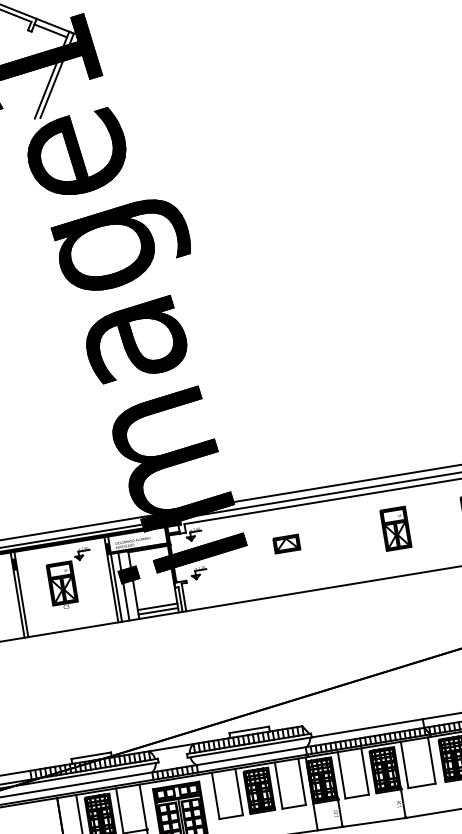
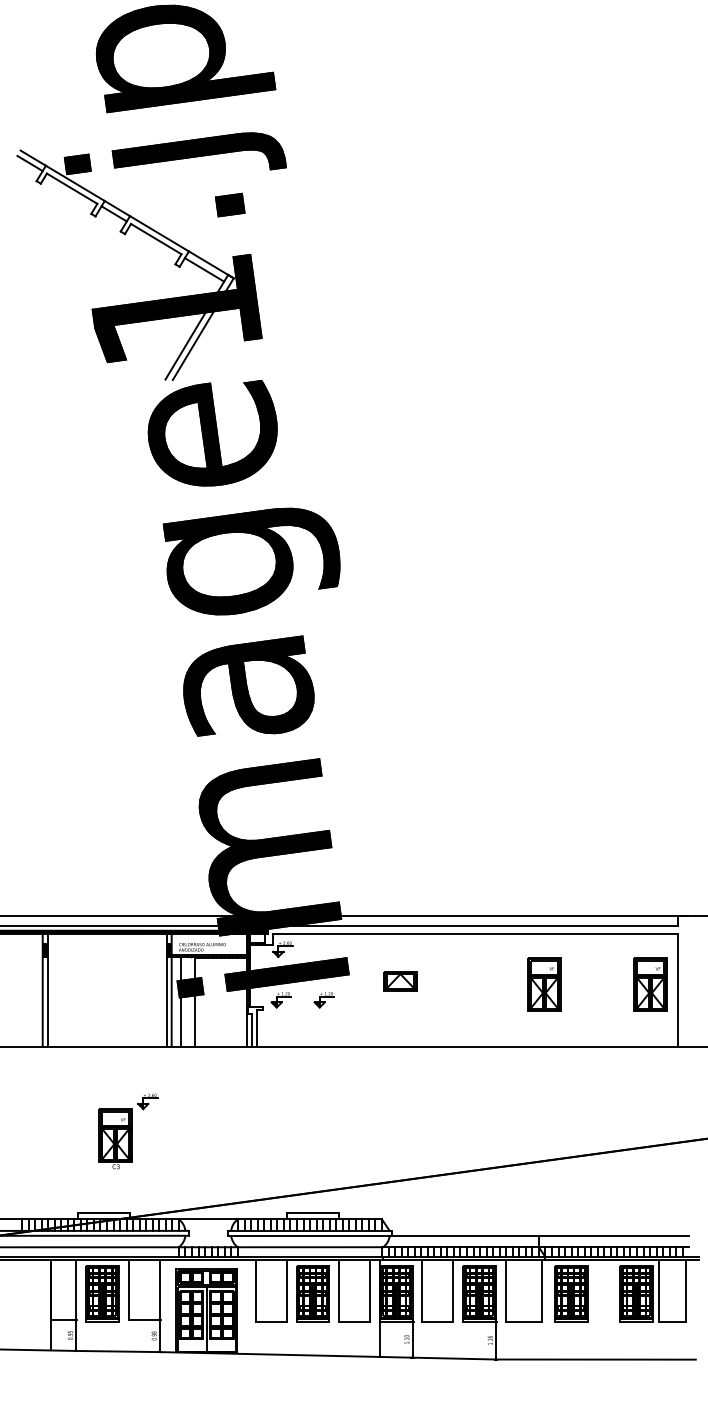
part: (231, 568) -> (323, 1000), added
part: (71, 578) -> (128, 1131), moved
line: (157, 606) -> (220, 1034), removed
line: (158, 611) -> (220, 1040), removed

